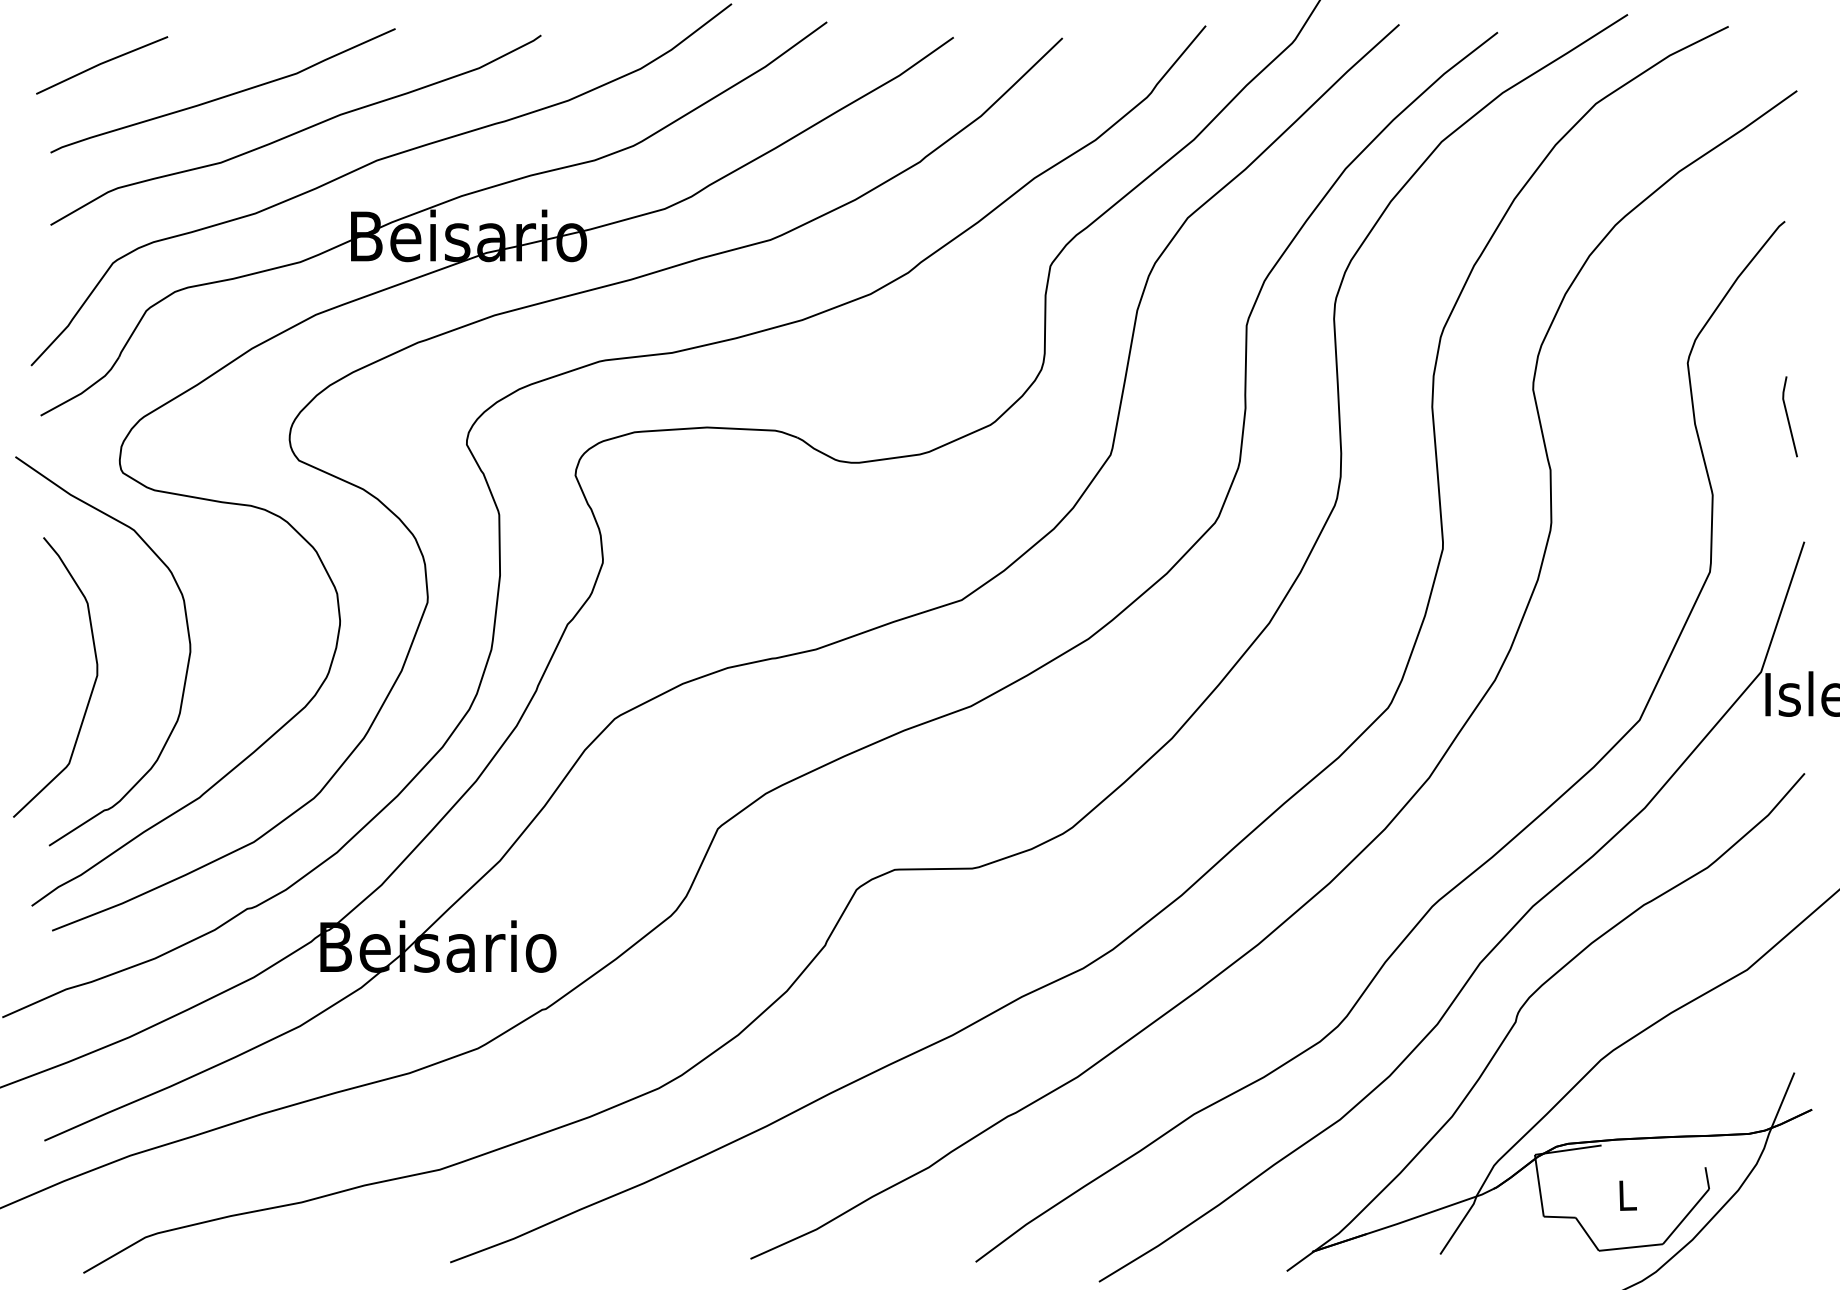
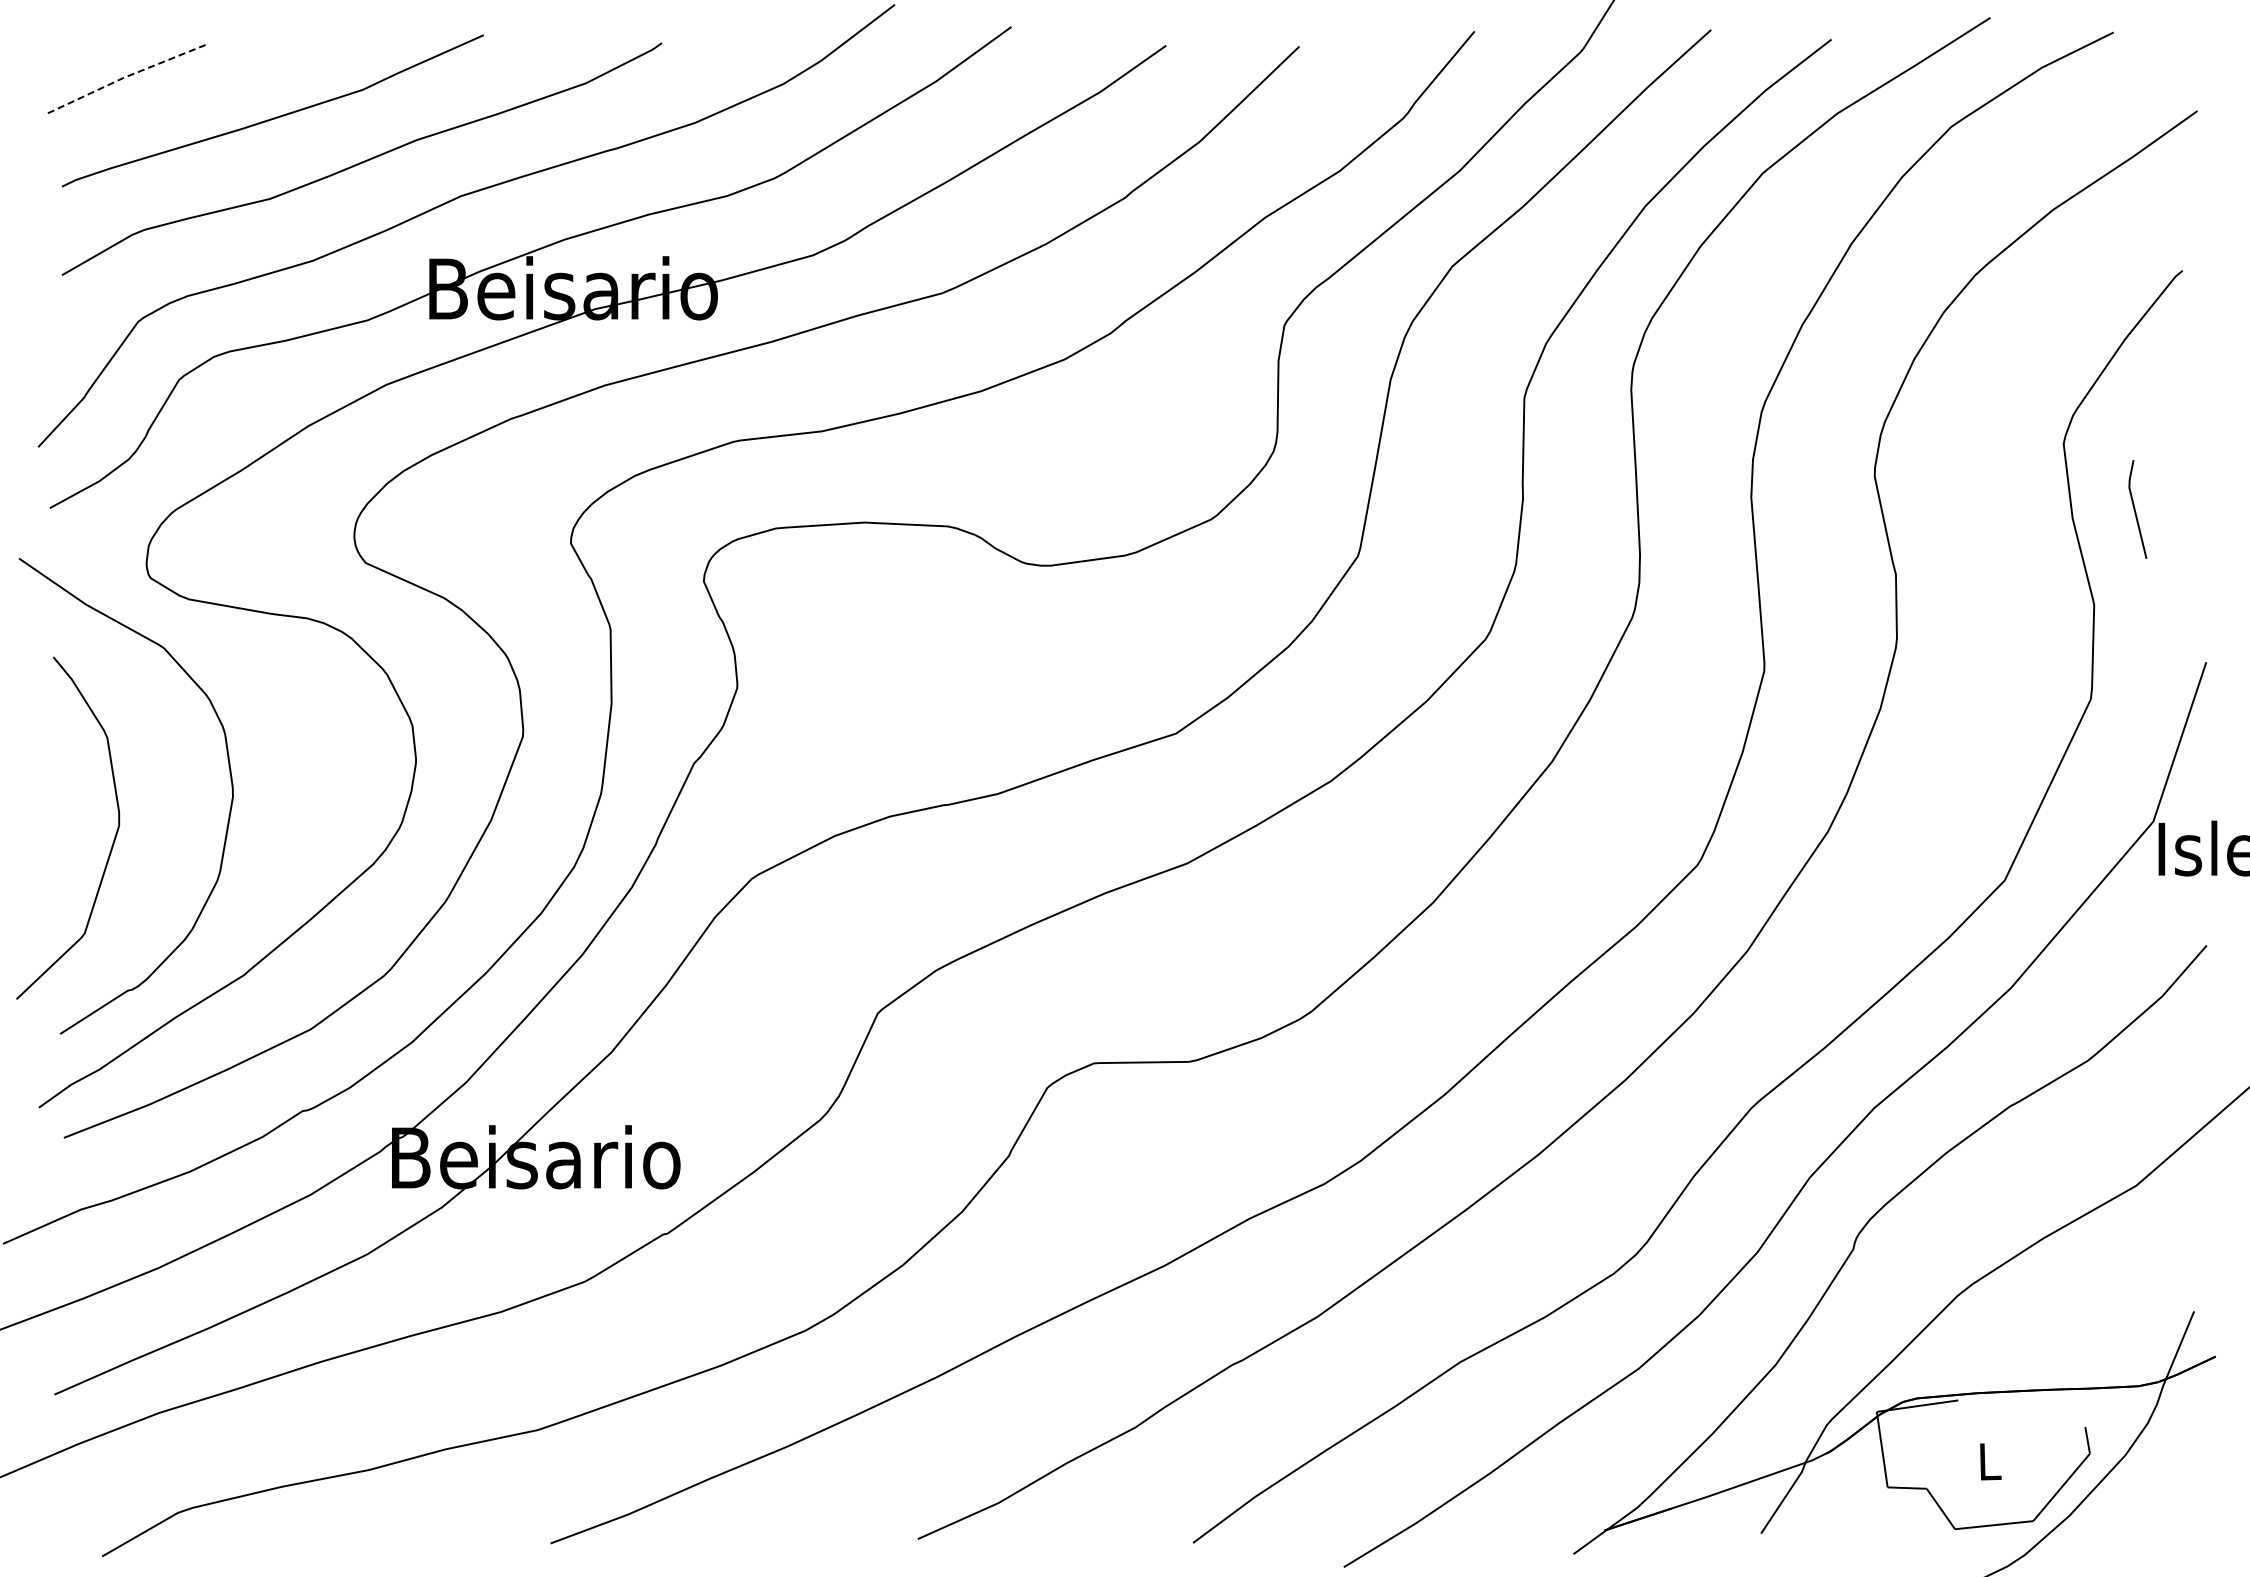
line: (100, 63) -> (123, 77), solid -> dashed
line: (1788, 416) -> (2135, 509), moved

